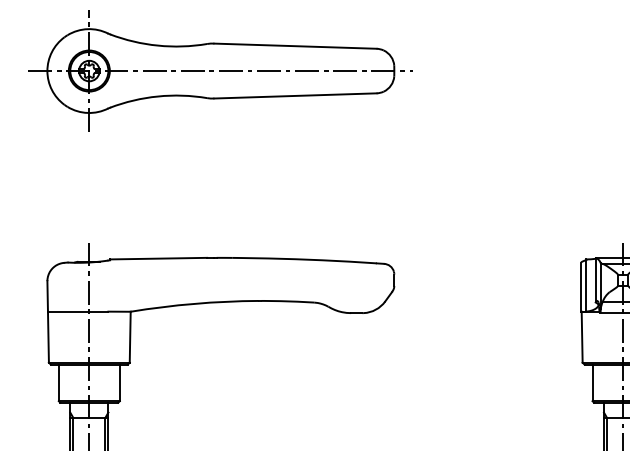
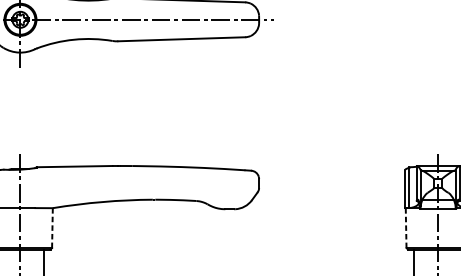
line: (130, 336) -> (52, 227), solid -> dashed
line: (582, 337) -> (406, 228), solid -> dashed

